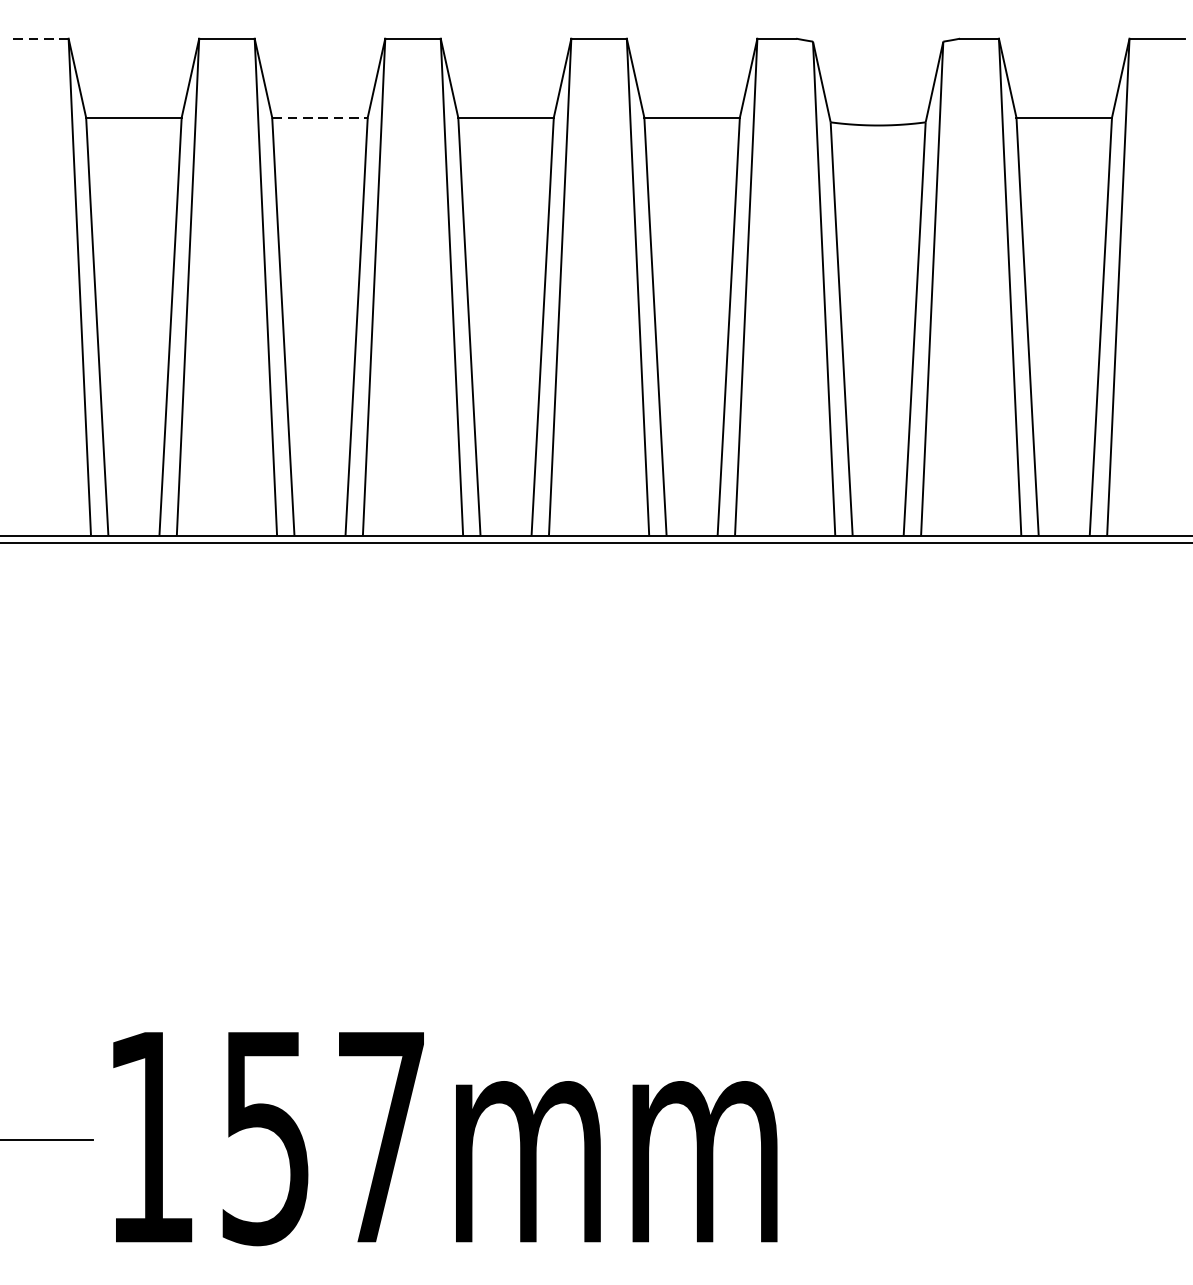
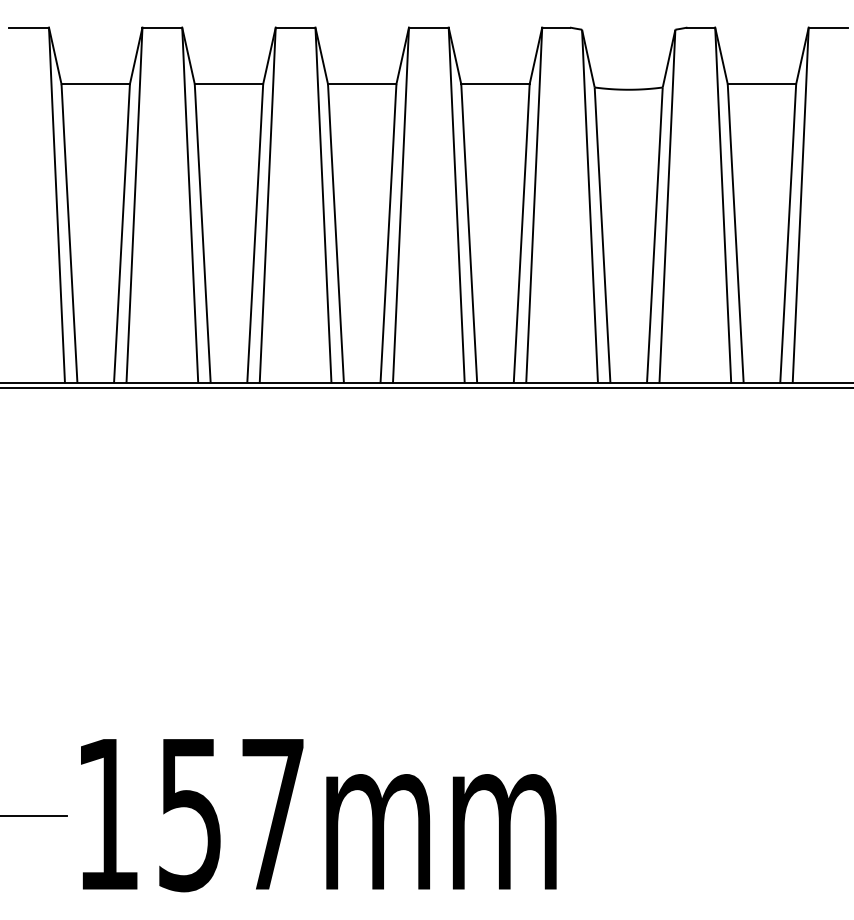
line: (41, 38) -> (29, 27), dashed -> solid
line: (320, 118) -> (229, 84), dashed -> solid

